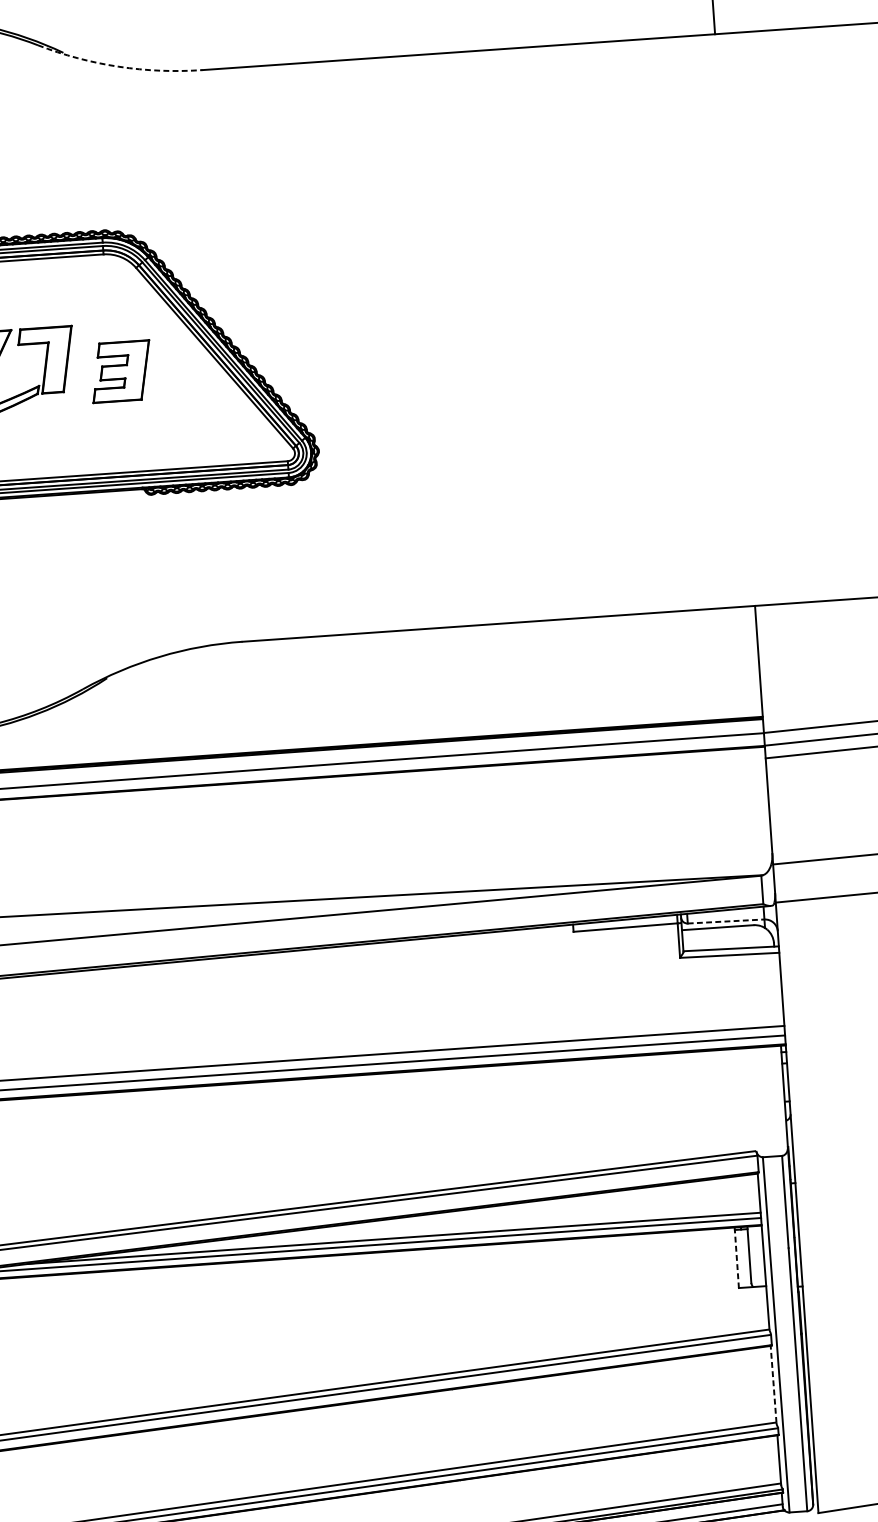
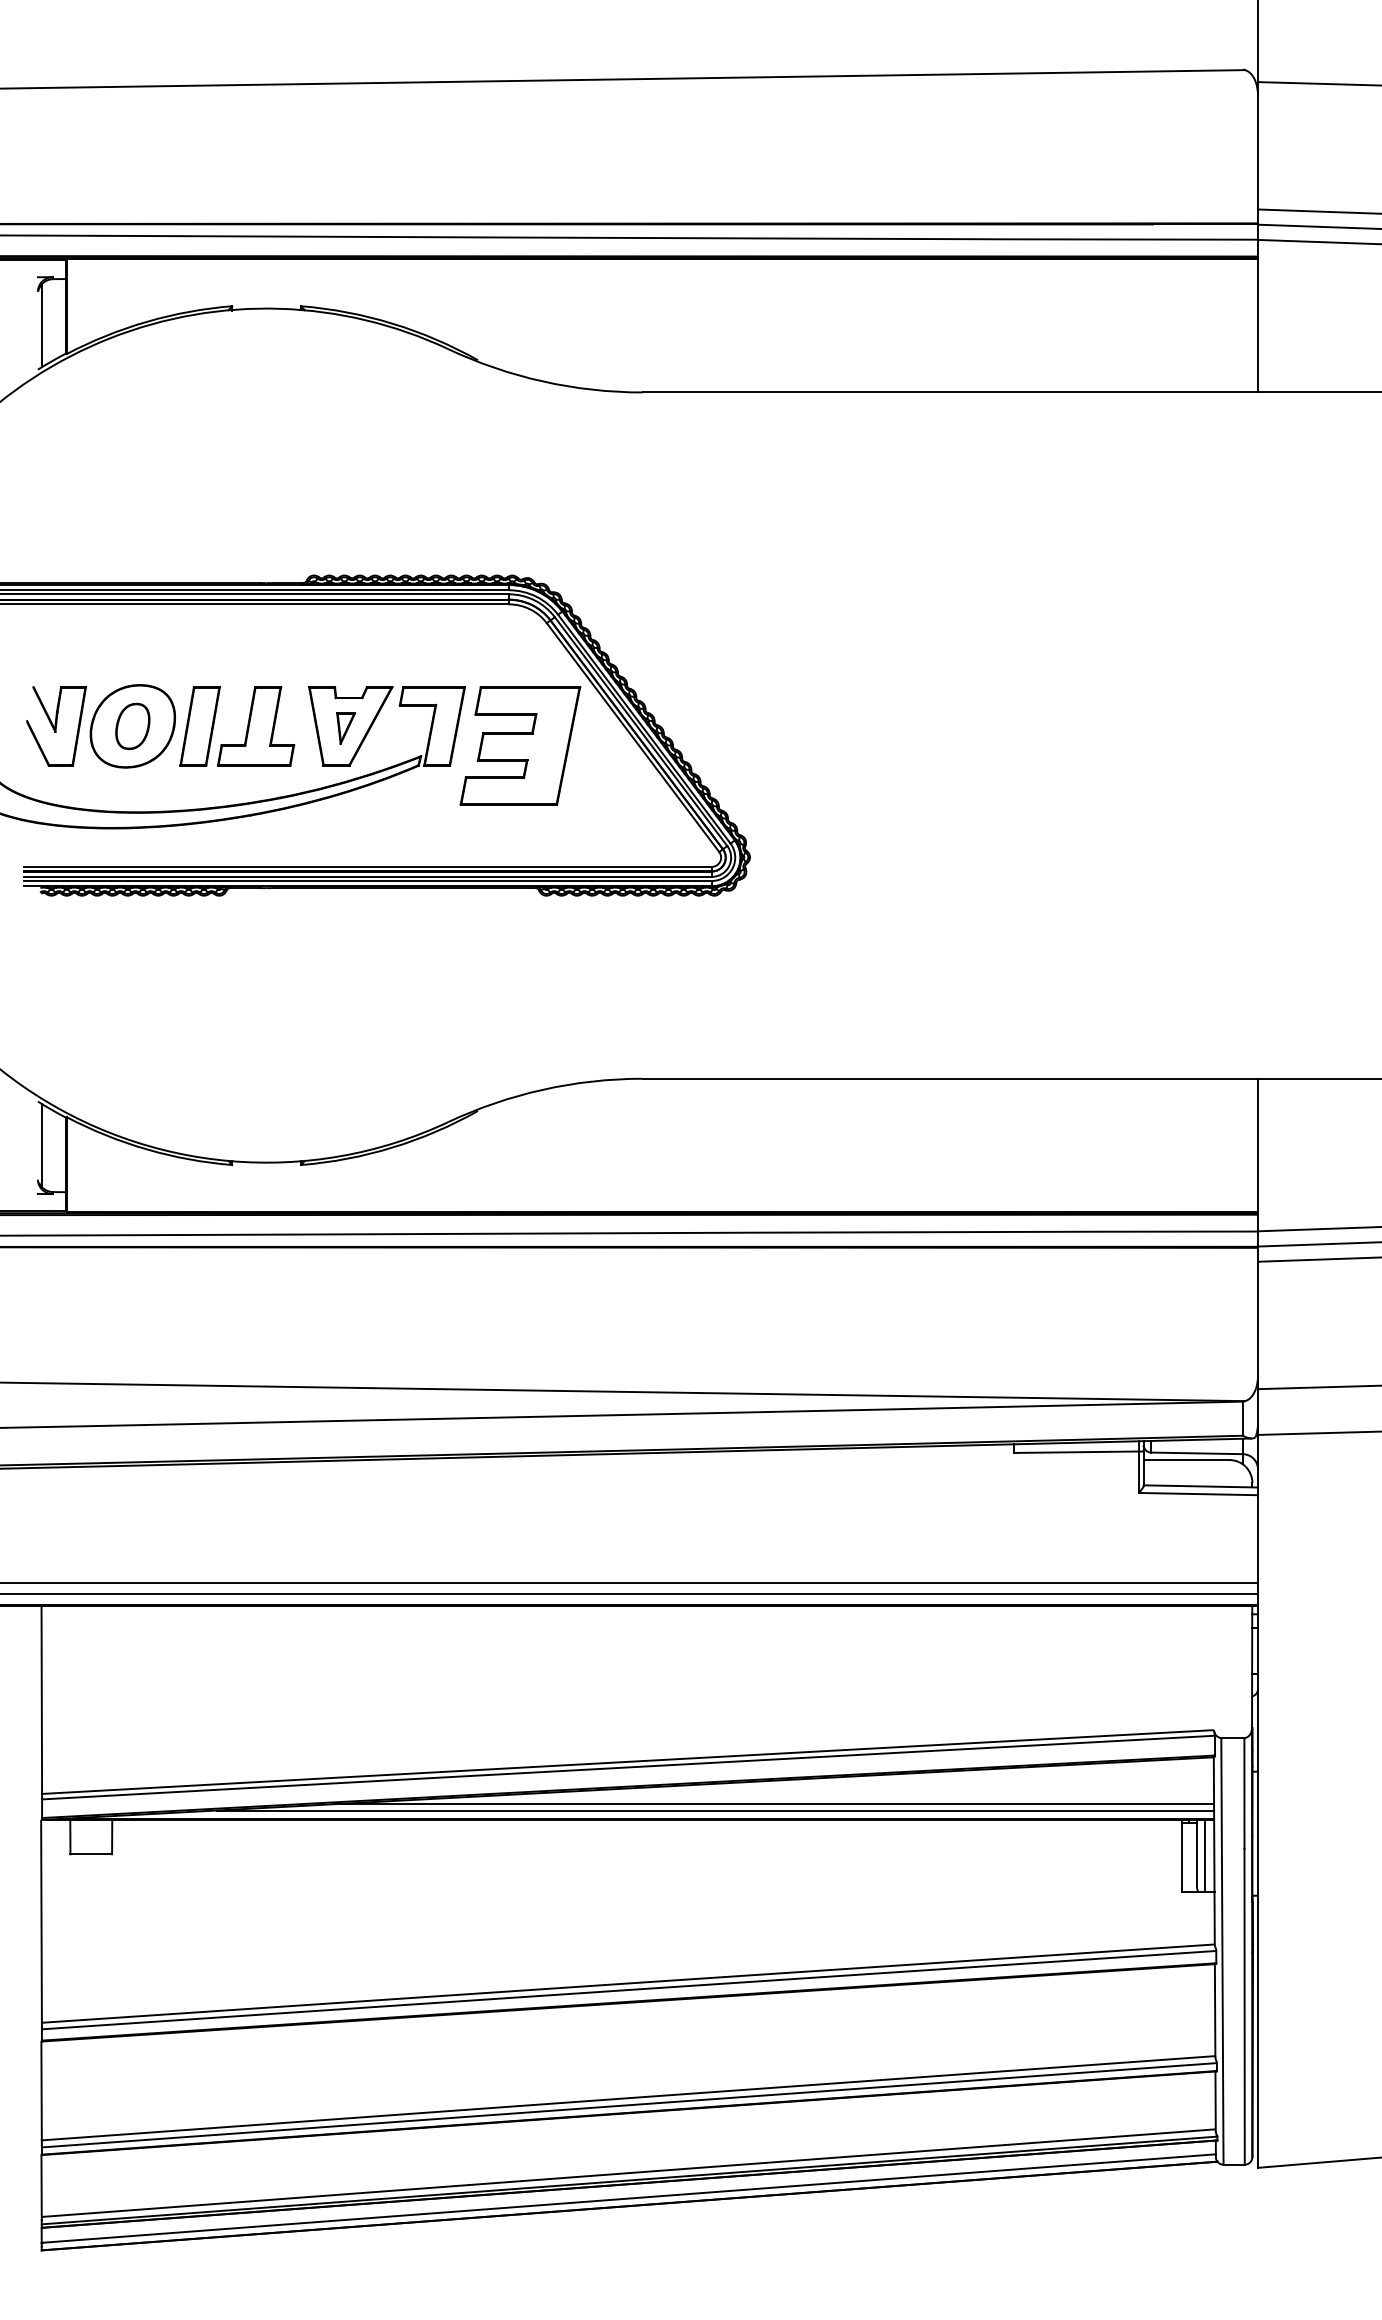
arc: (119, 66) -> (543, 381), dashed -> solid
part: (121, 371) -> (520, 745), size x1.67
line: (726, 921) -> (1197, 1453), dashed -> solid
line: (755, 1256) -> (1204, 1855), added
line: (736, 1258) -> (1181, 1856), dashed -> solid
line: (773, 1383) -> (1215, 2009), dashed -> solid

